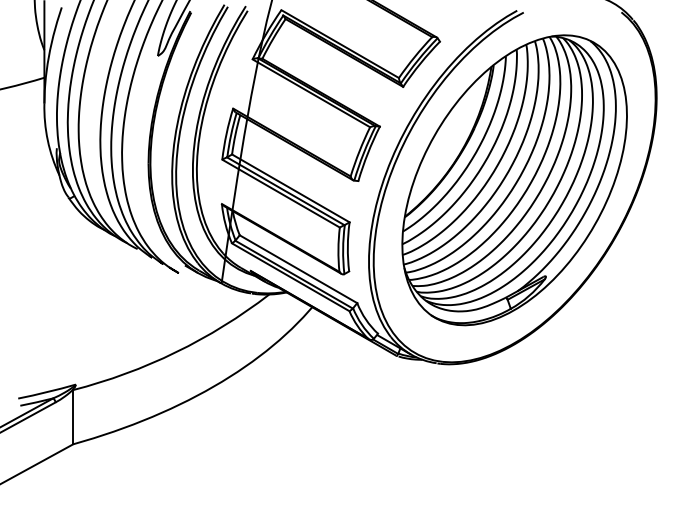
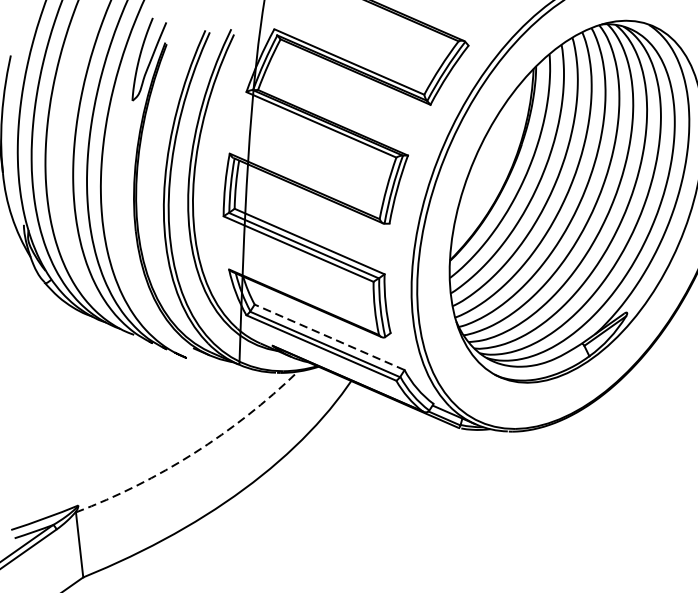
line: (298, 269) -> (329, 337), solid -> dashed
arc: (176, 352) -> (194, 453), solid -> dashed

